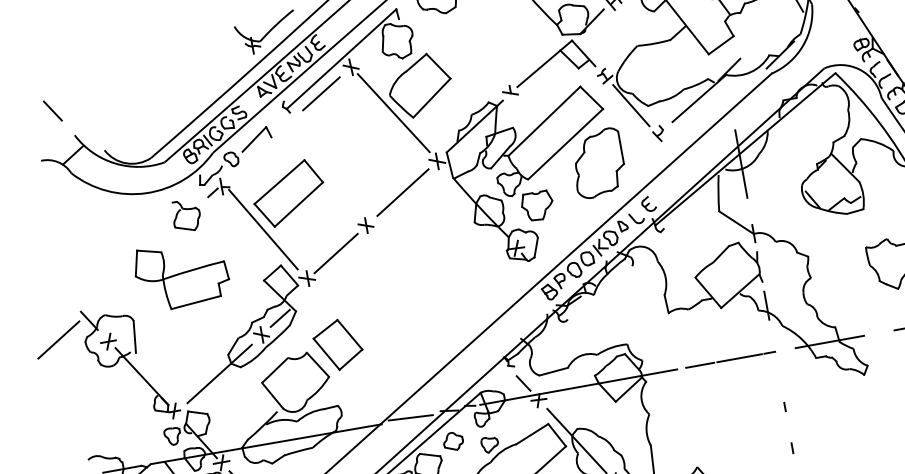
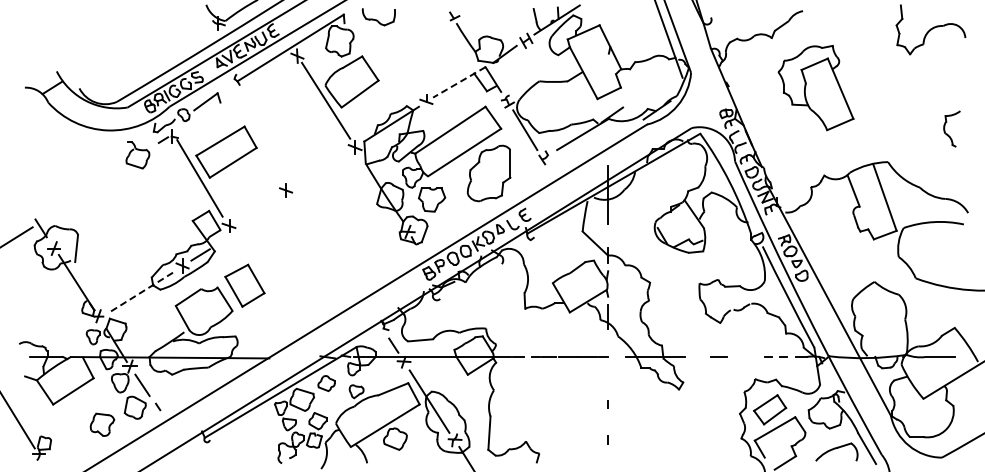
line: (543, 64) -> (458, 82), solid -> dashed
line: (321, 93) -> (268, 73), removed
line: (53, 110) -> (42, 47), removed
line: (402, 192) -> (321, 168), removed
line: (335, 253) -> (256, 209), removed
part: (181, 274) -> (124, 203), removed
line: (219, 374) -> (141, 292), solid -> dashed
line: (410, 417) -> (294, 357), removed

